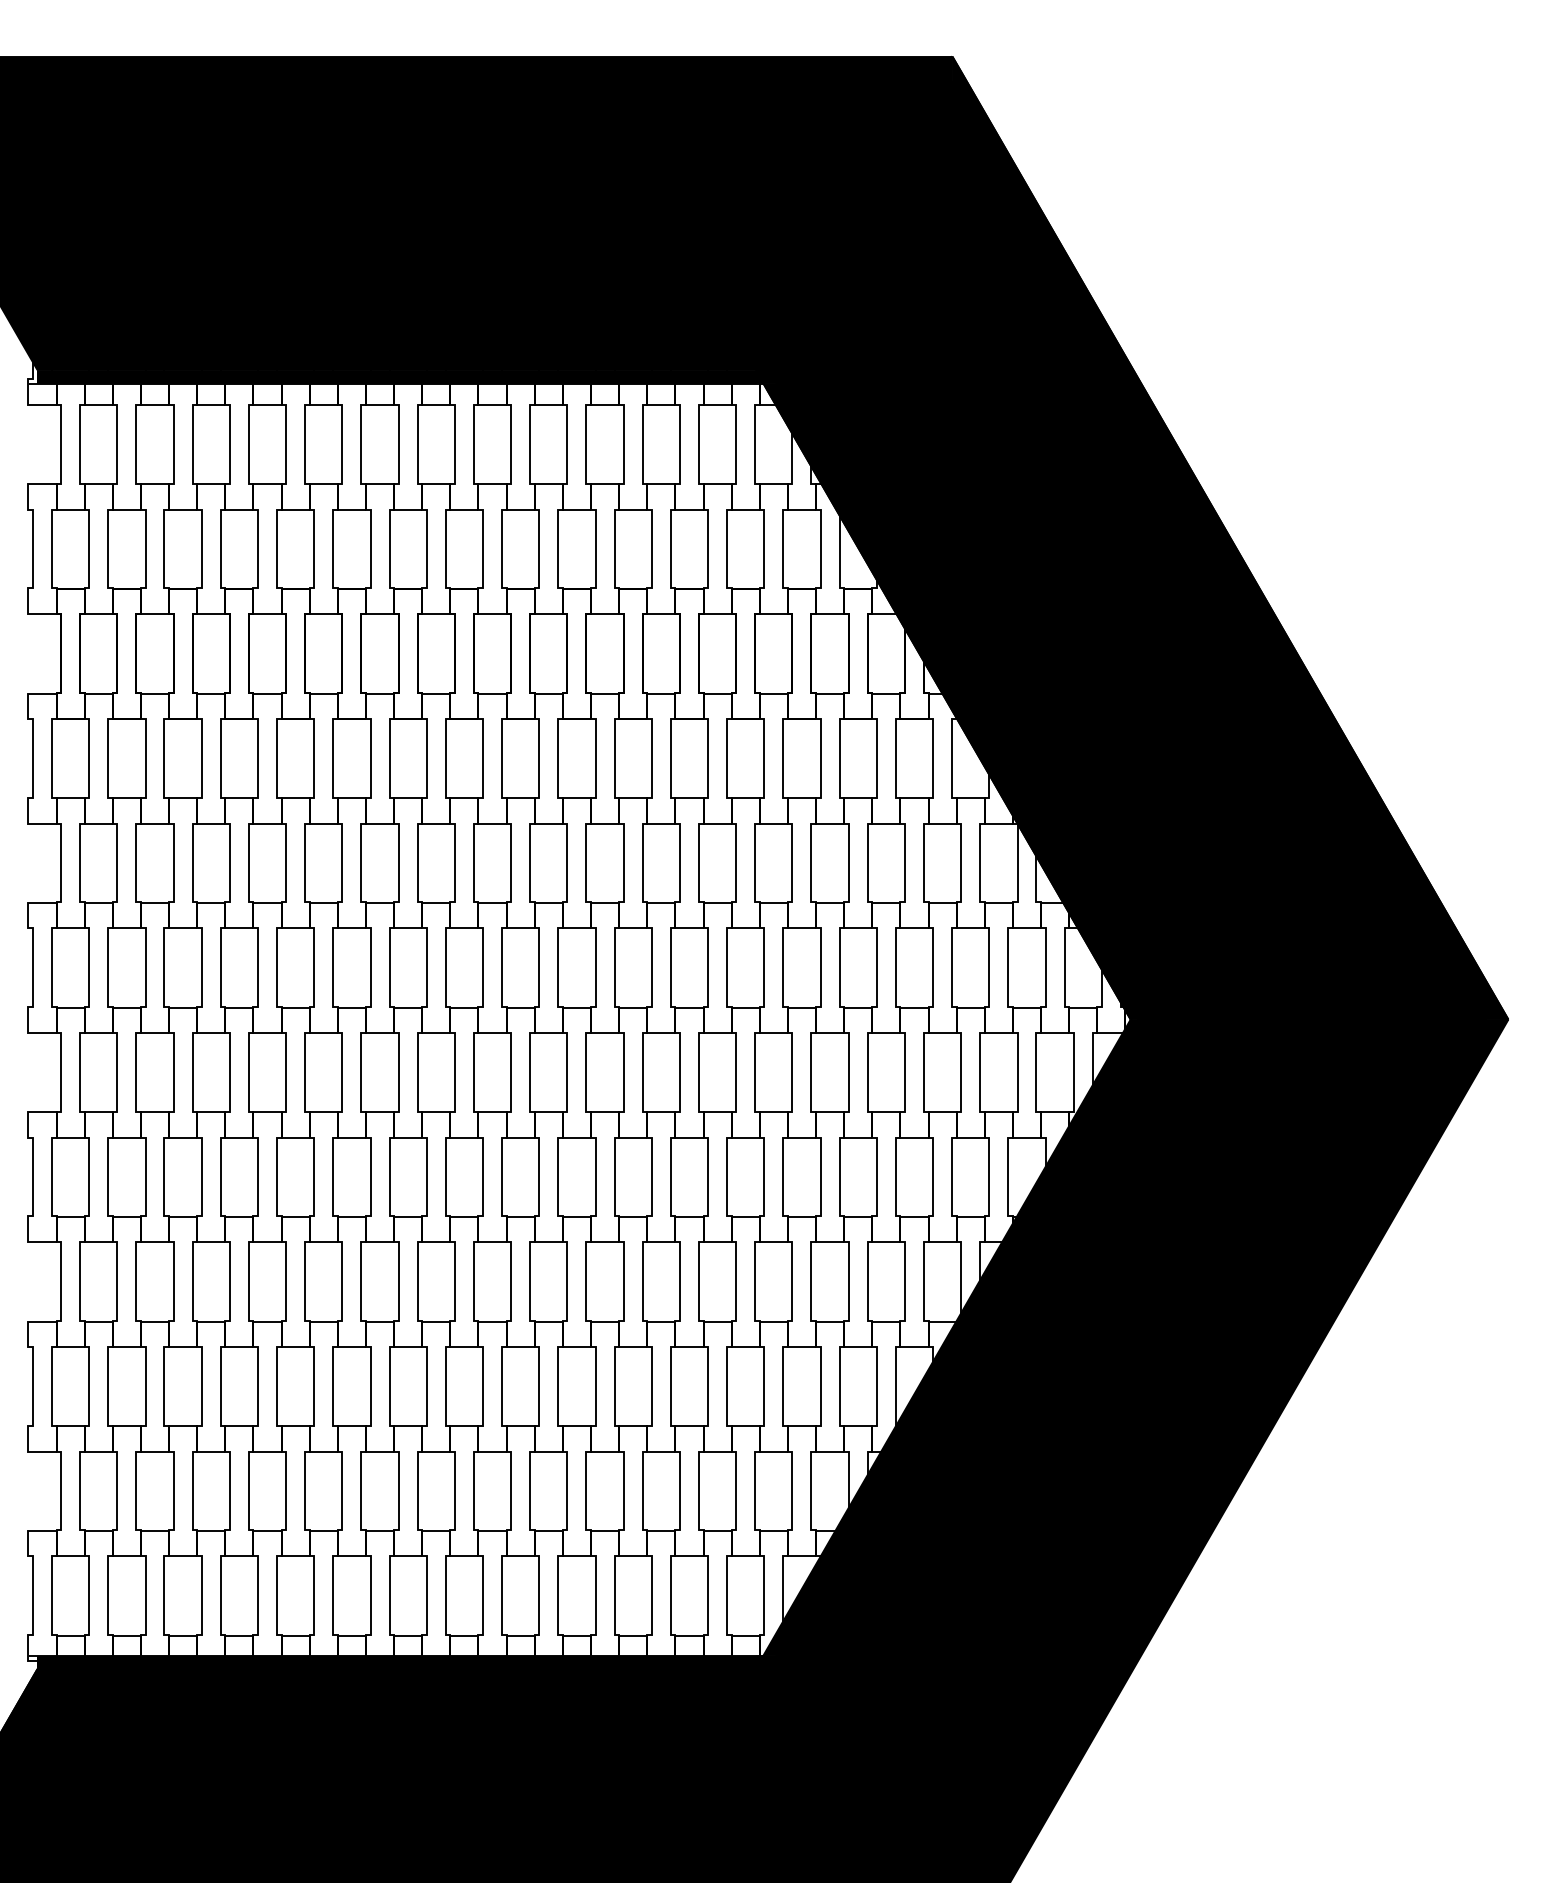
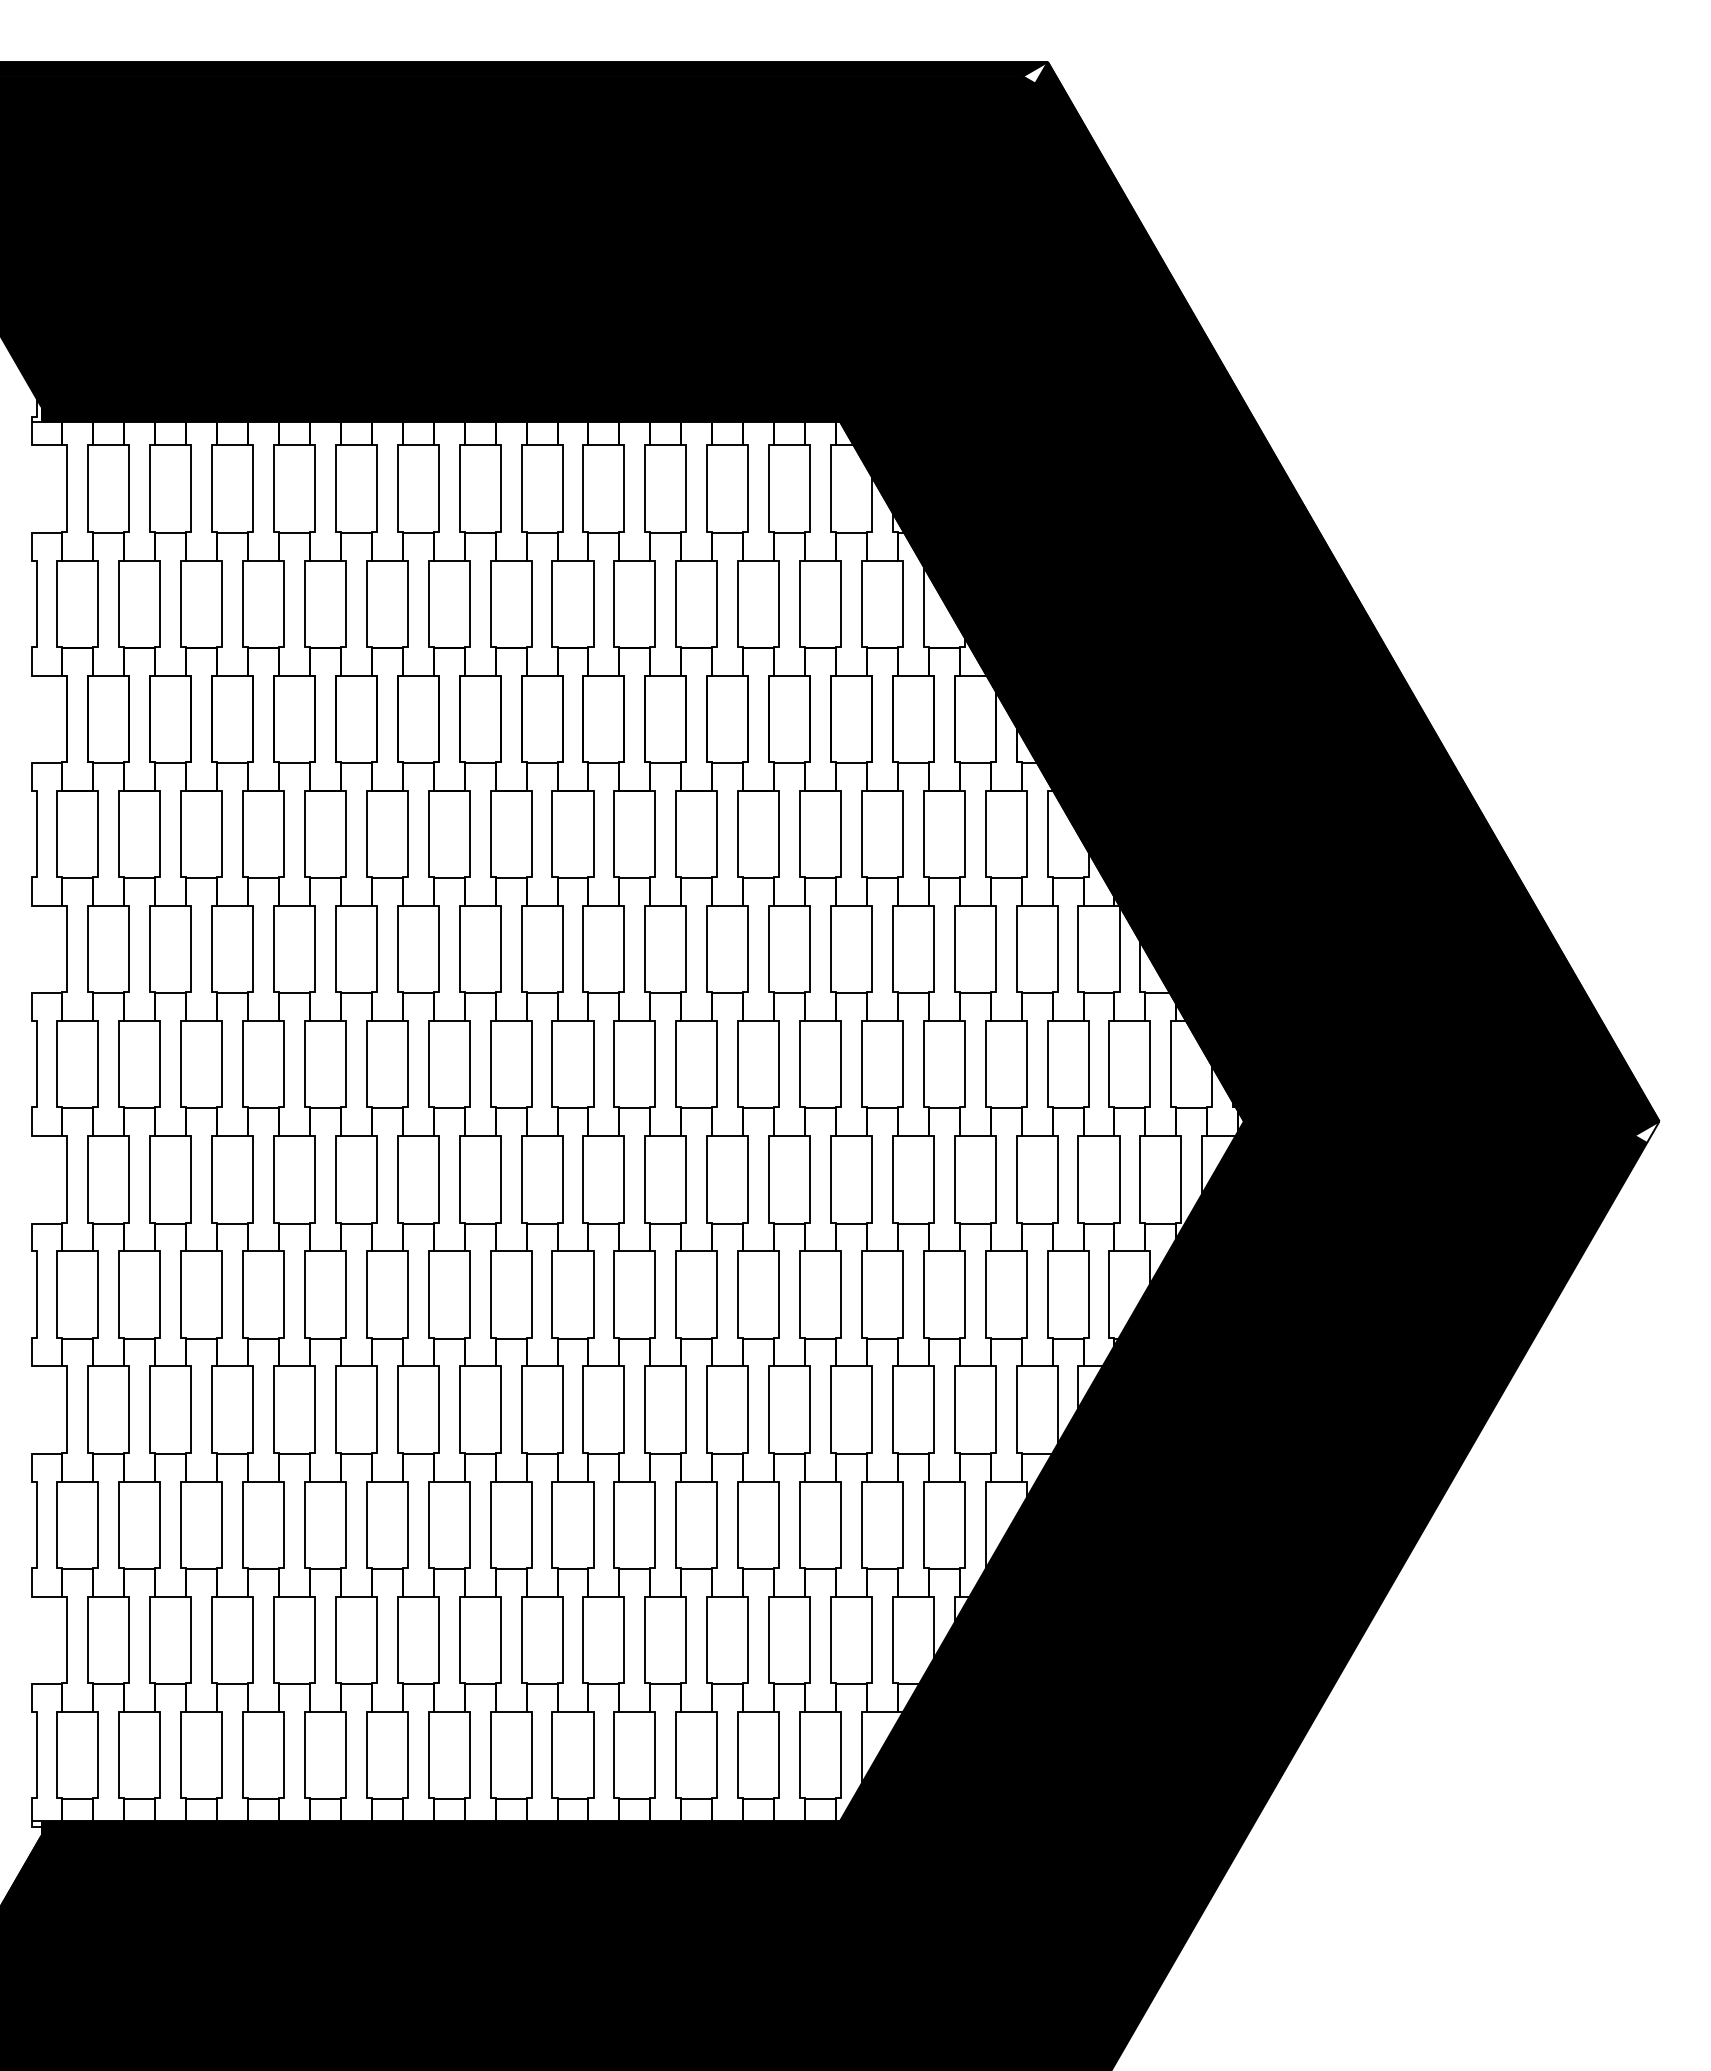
fill: (940, 66) -> (1034, 72), removed
fill: (1496, 1029) -> (1646, 1132), removed

